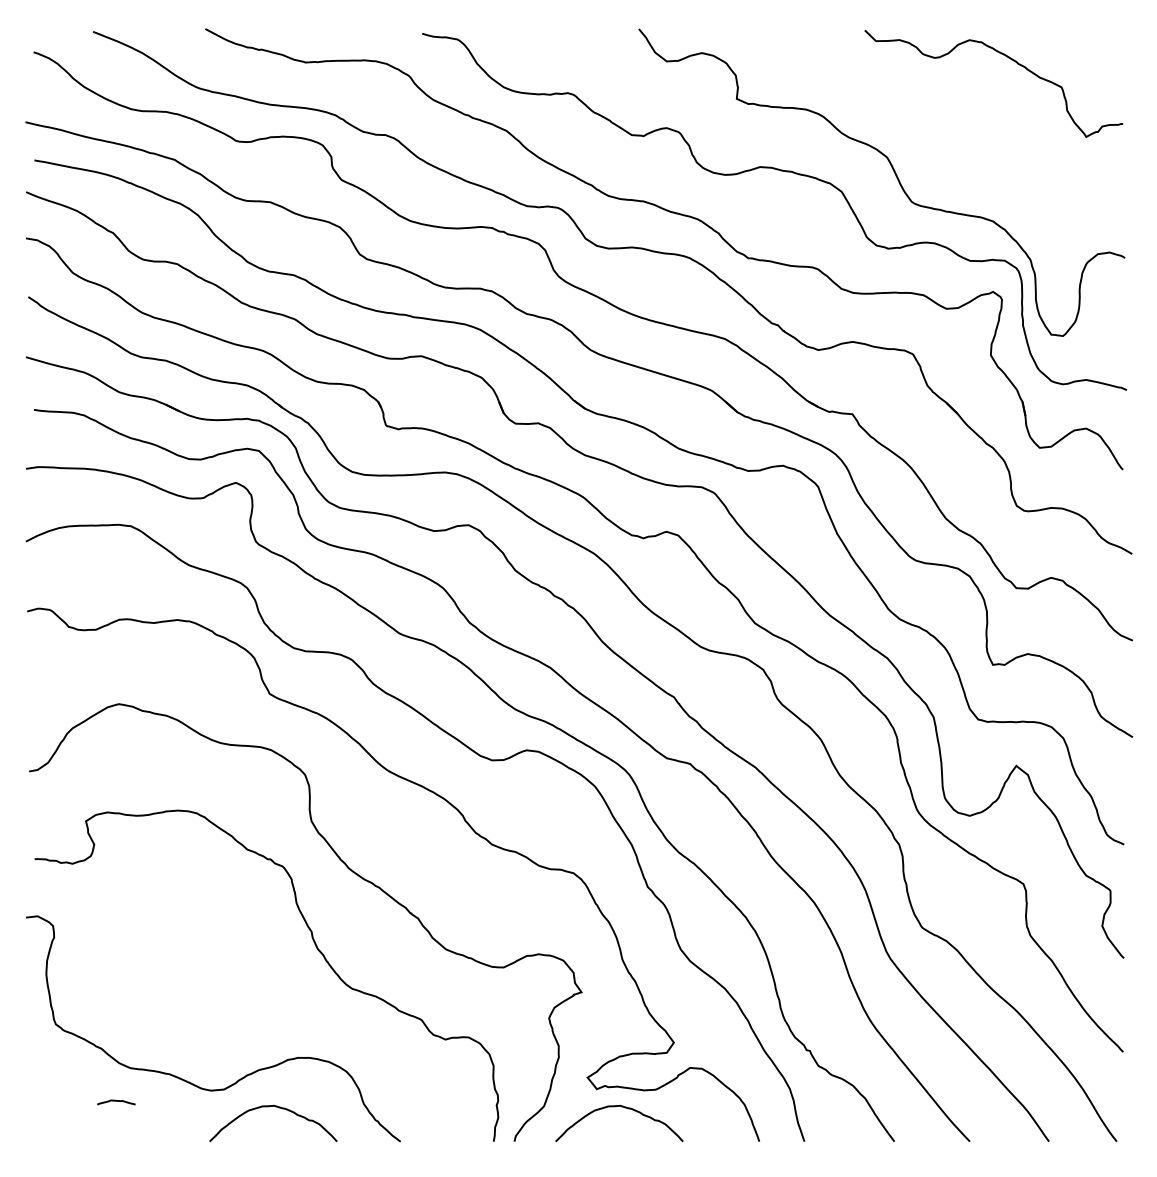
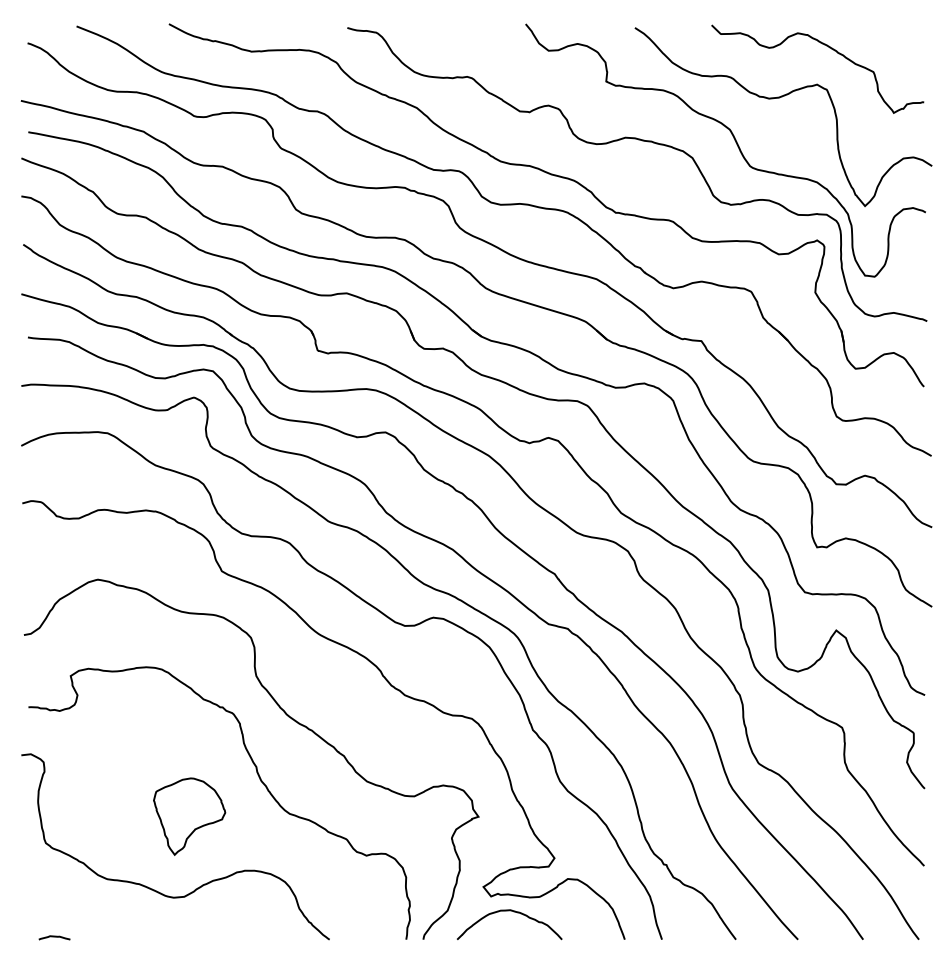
curve: (946, 119) -> (778, 98), added
part: (230, 991) -> (189, 816), added
curve: (116, 1101) -> (54, 937), moved
curve: (275, 1107) -> (226, 911), removed

